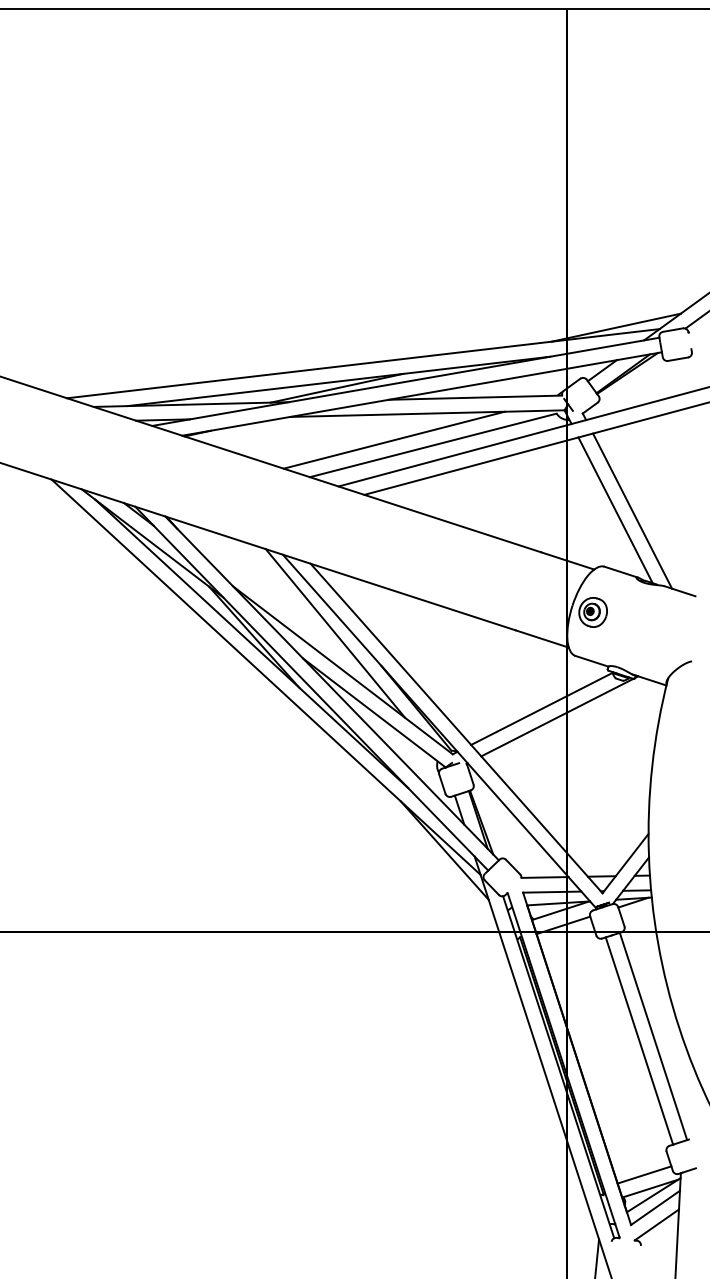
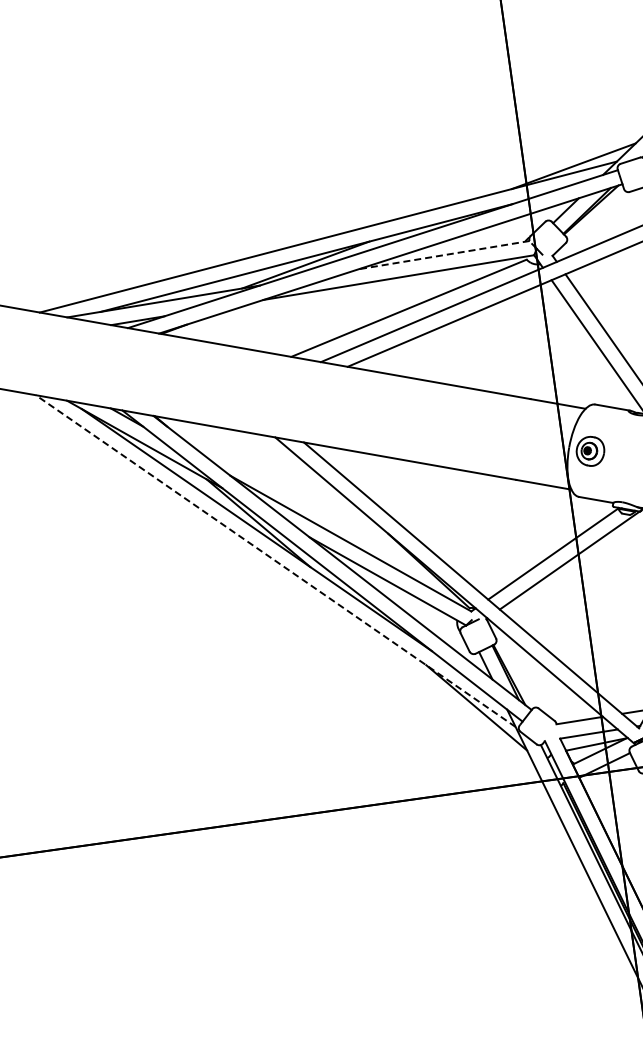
line: (475, 397) -> (444, 254), solid -> dashed
line: (393, 439) -> (368, 307), removed
line: (335, 633) -> (338, 508), removed
line: (266, 677) -> (276, 561), solid -> dashed

